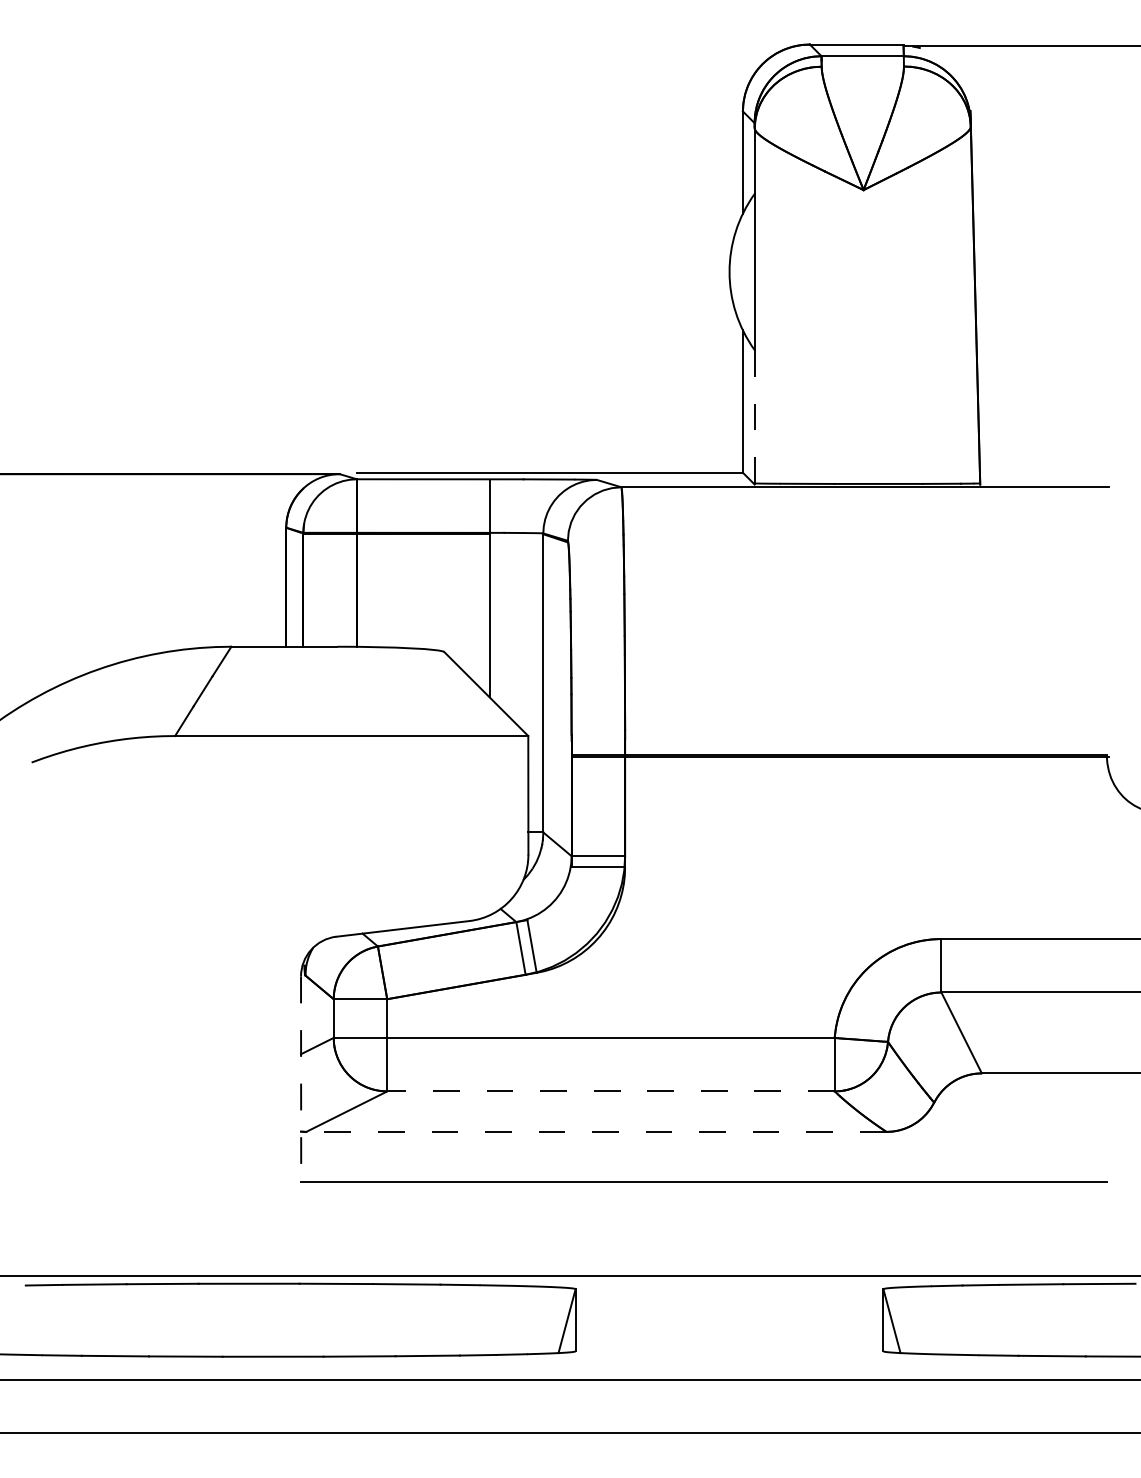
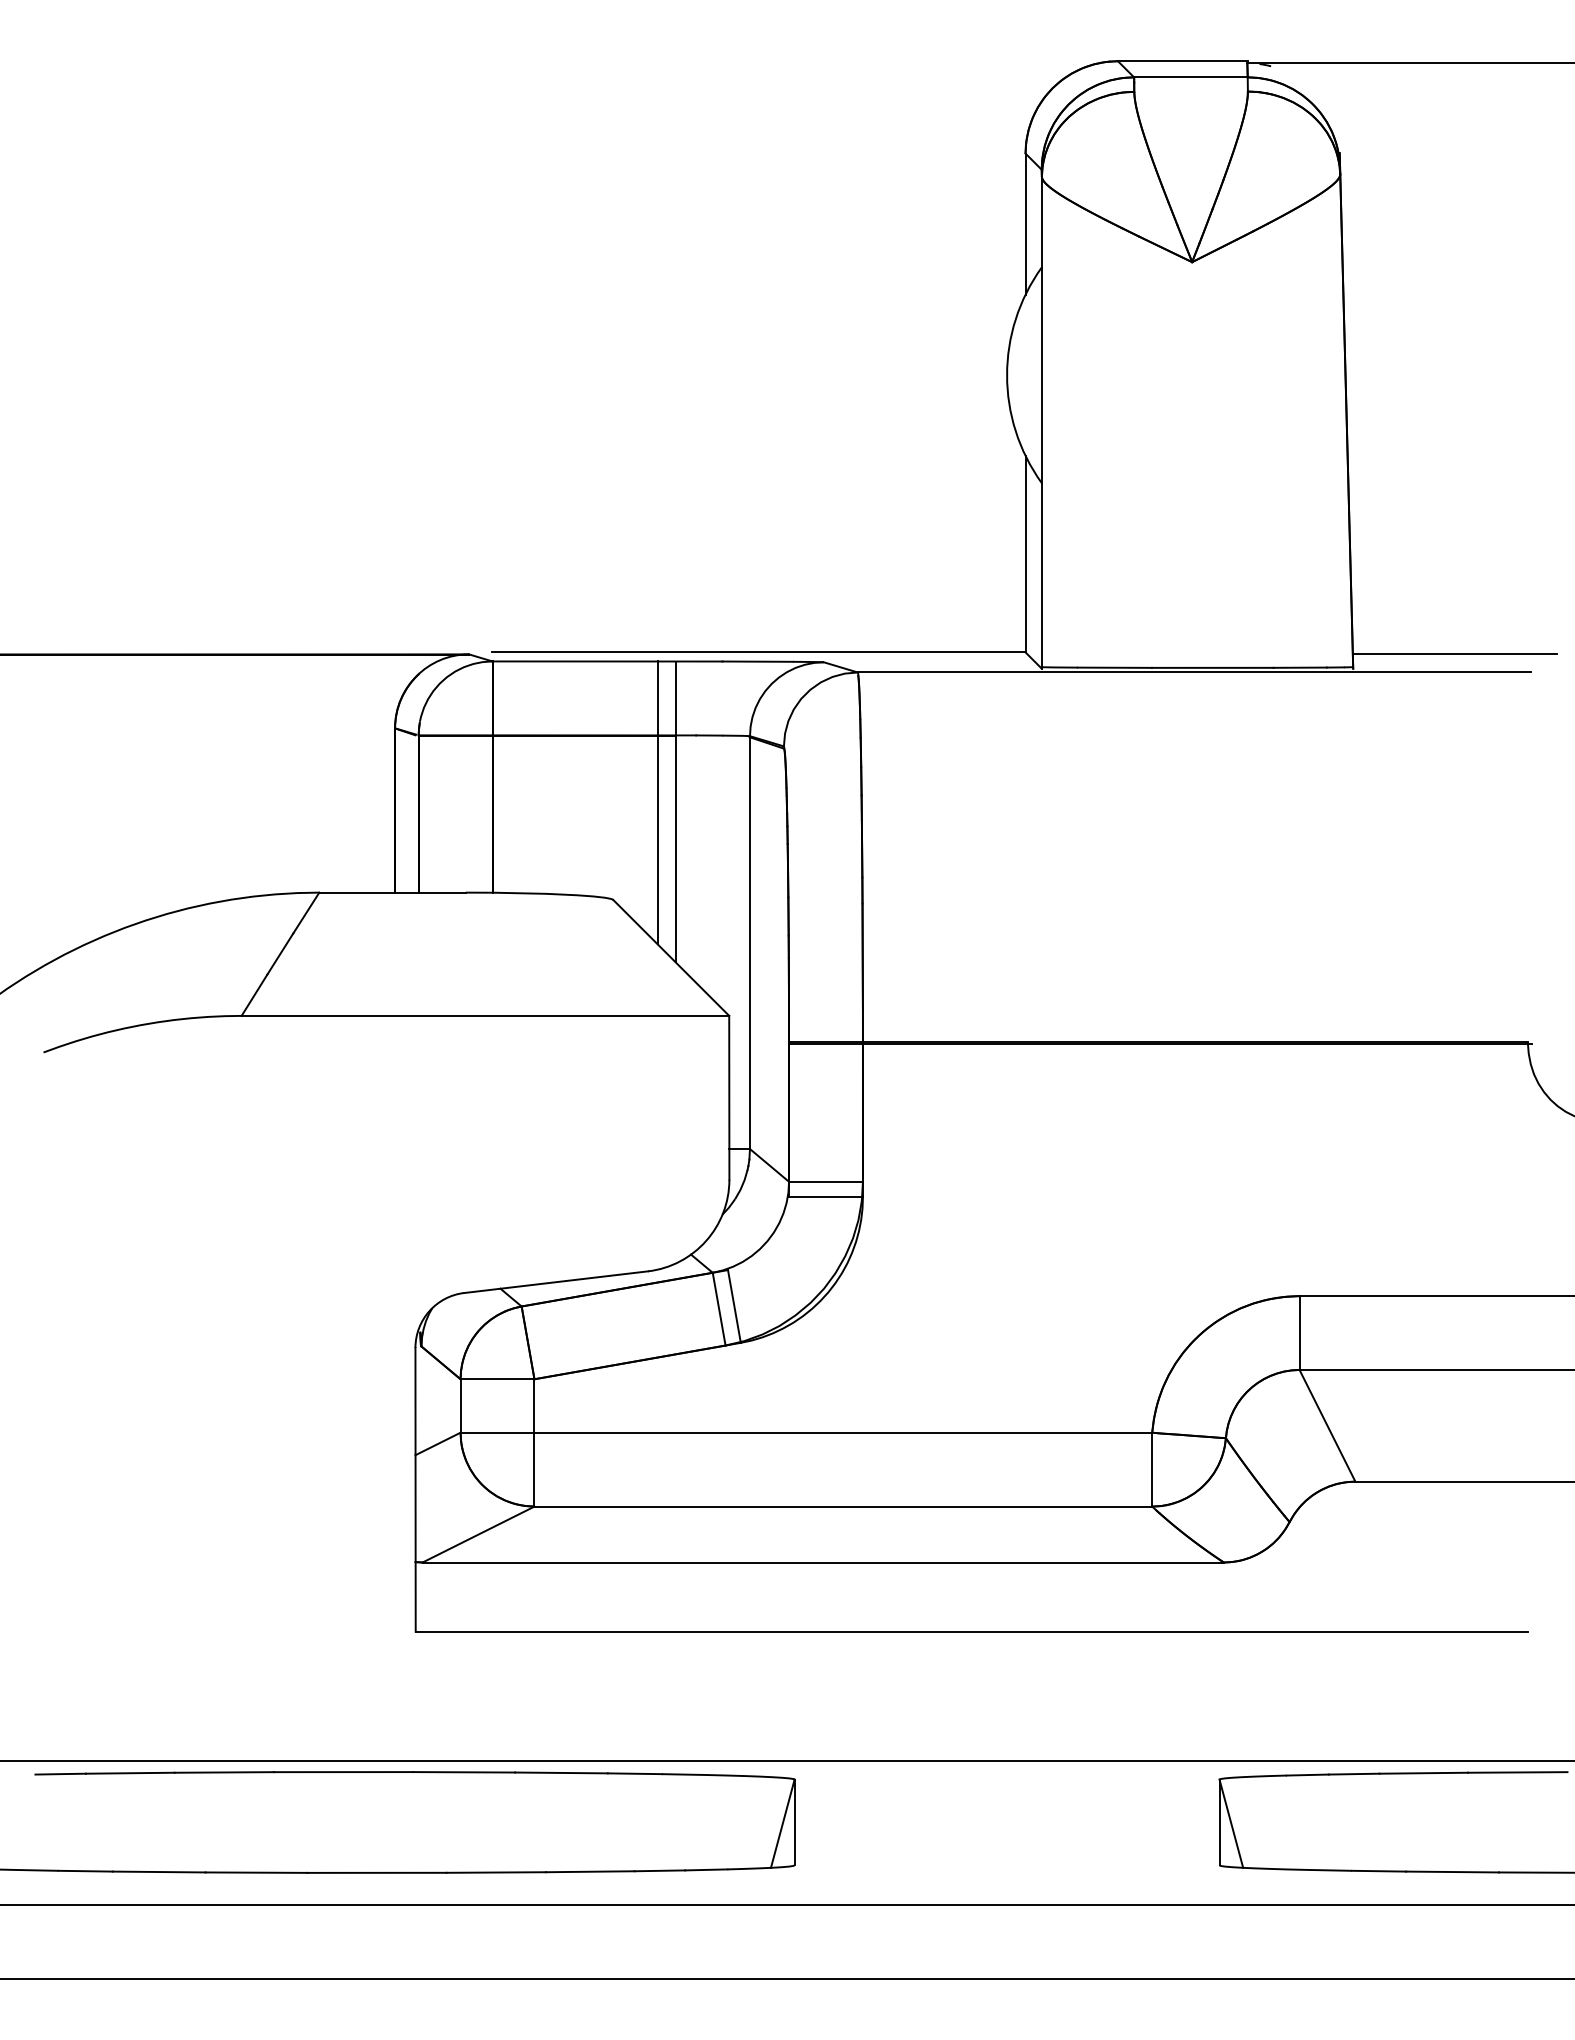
line: (754, 417) -> (1041, 575), dashed -> solid
line: (1053, 474) -> (1454, 654), added
line: (476, 581) -> (657, 802), added
line: (301, 1079) -> (415, 1489), dashed -> solid
line: (611, 1091) -> (843, 1506), dashed -> solid
line: (596, 1131) -> (823, 1562), dashed -> solid

